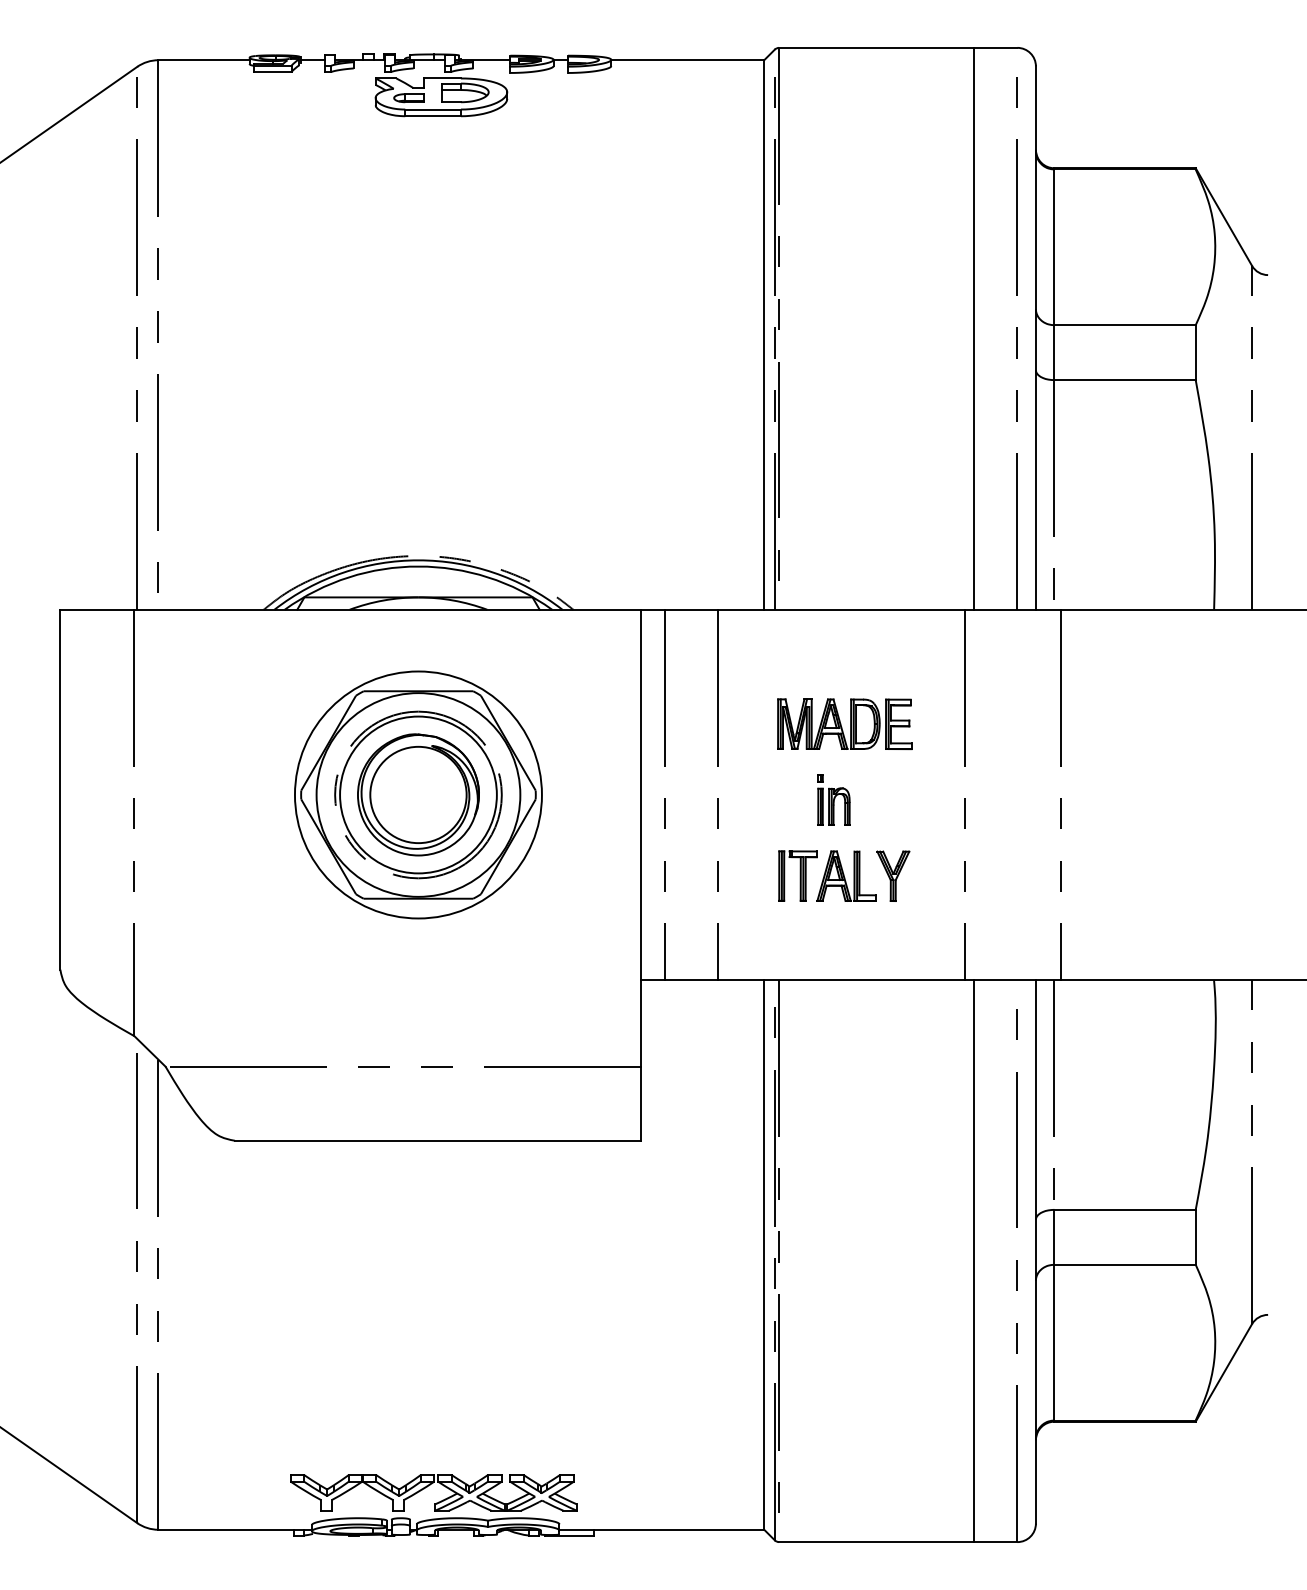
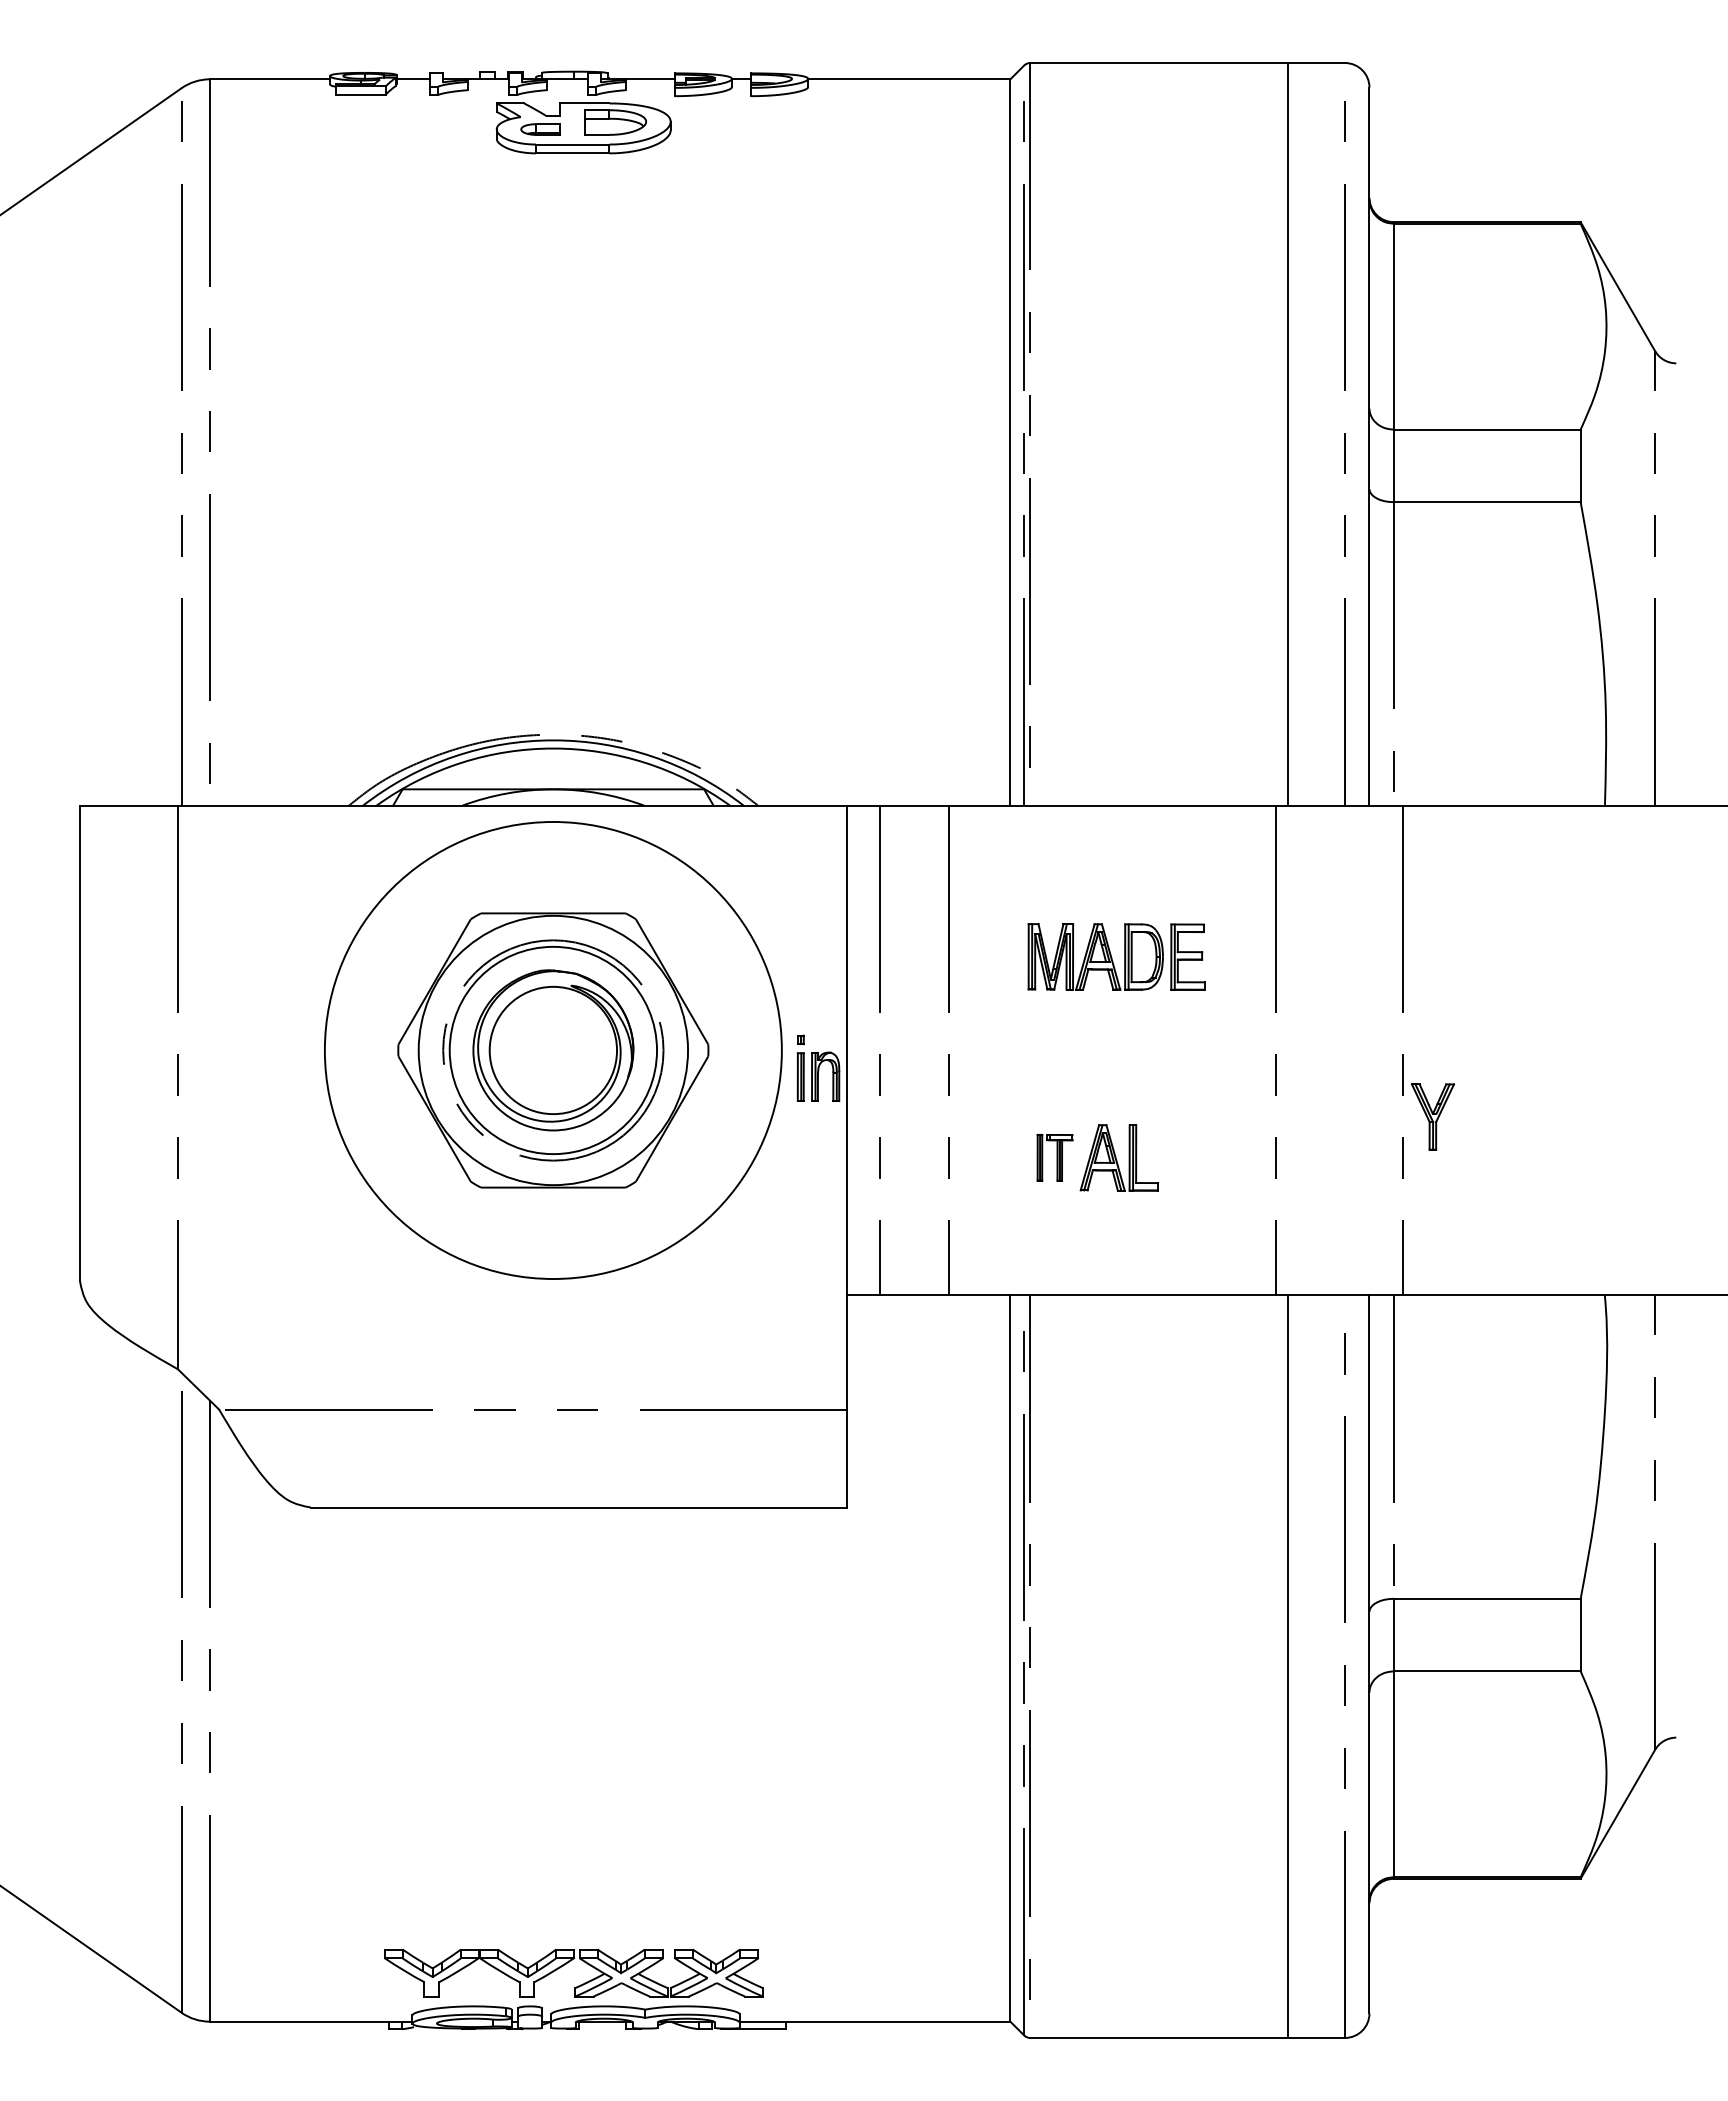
circle: (418, 795) -> (553, 1050), size x1.4
part: (833, 799) -> (818, 1067), moved
part: (797, 875) -> (1054, 1157), size x0.7
part: (892, 875) -> (1432, 1116), moved

